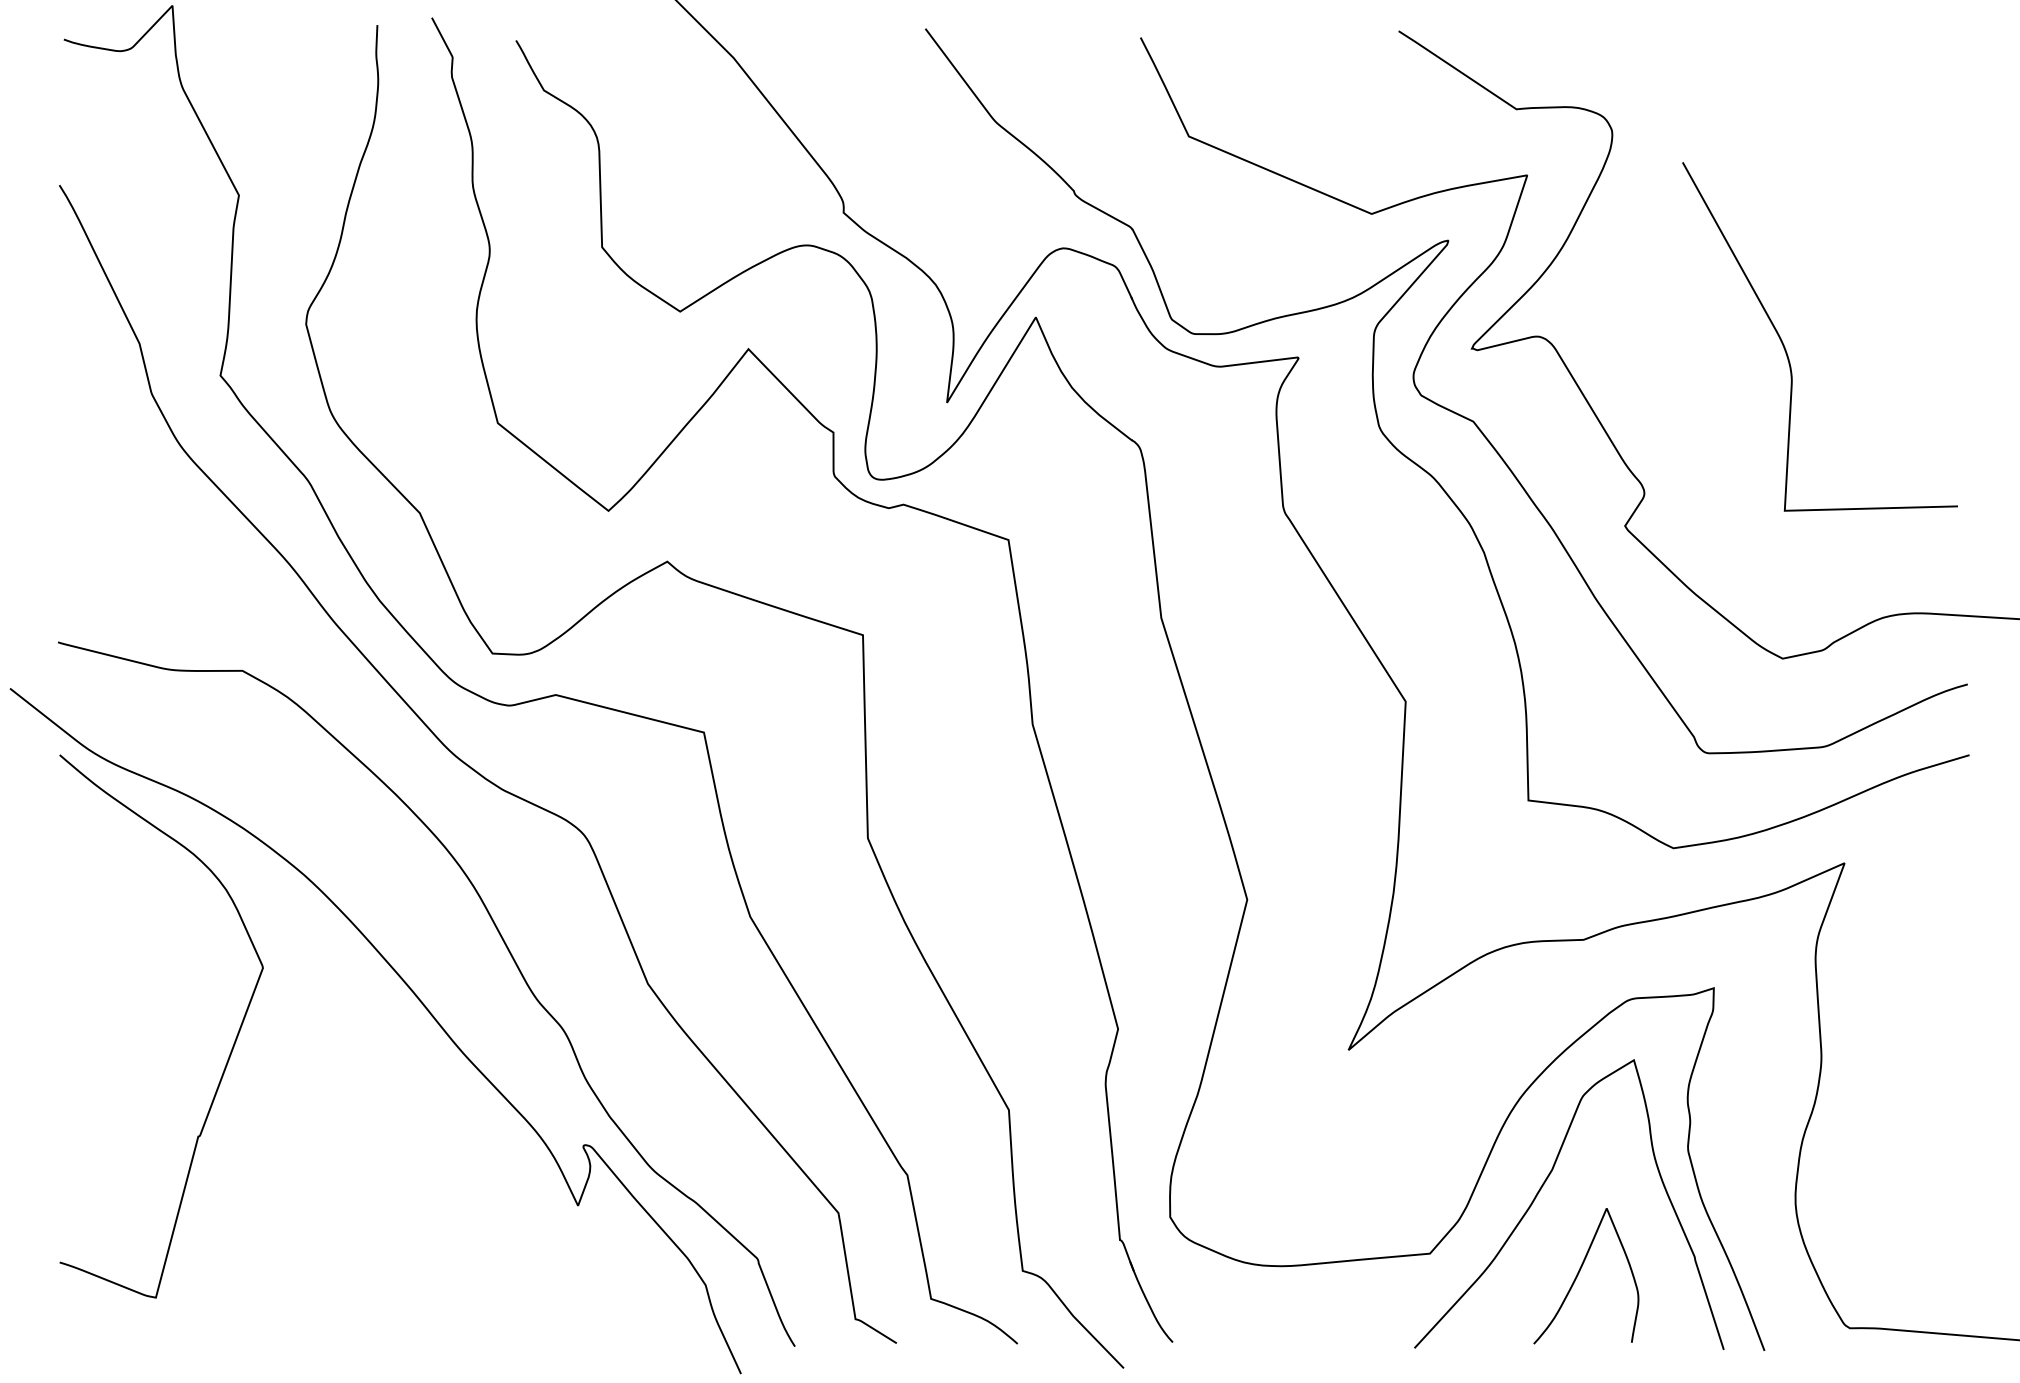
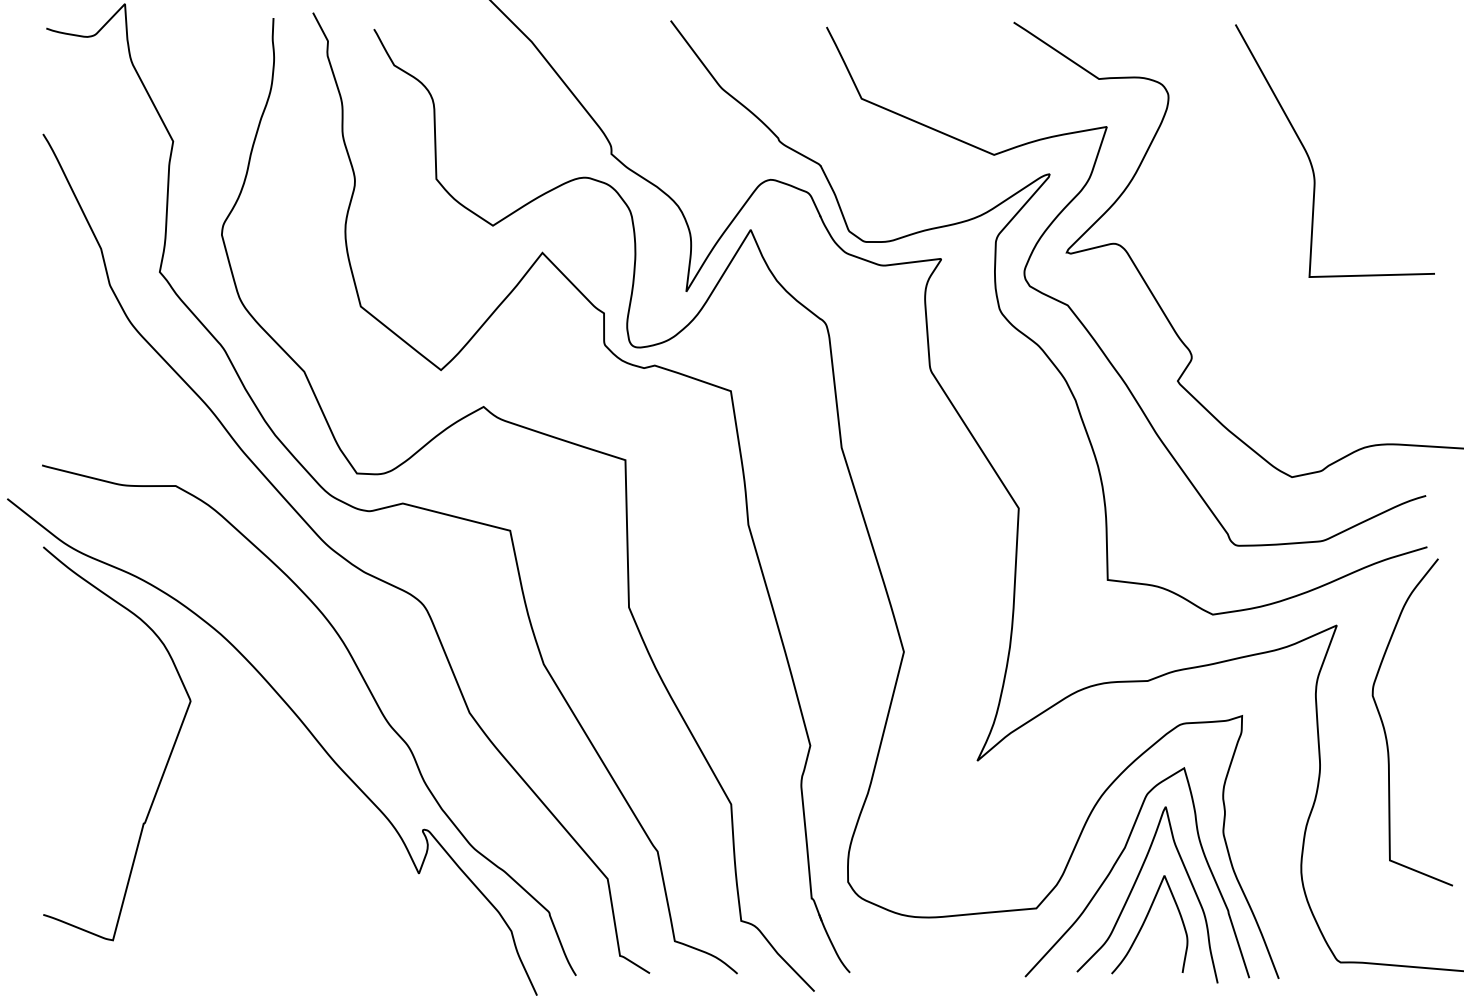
curve: (1786, 347) -> (1310, 158), moved
curve: (1911, 1006) -> (1385, 729), added
curve: (1563, 1226) -> (1133, 888), added

